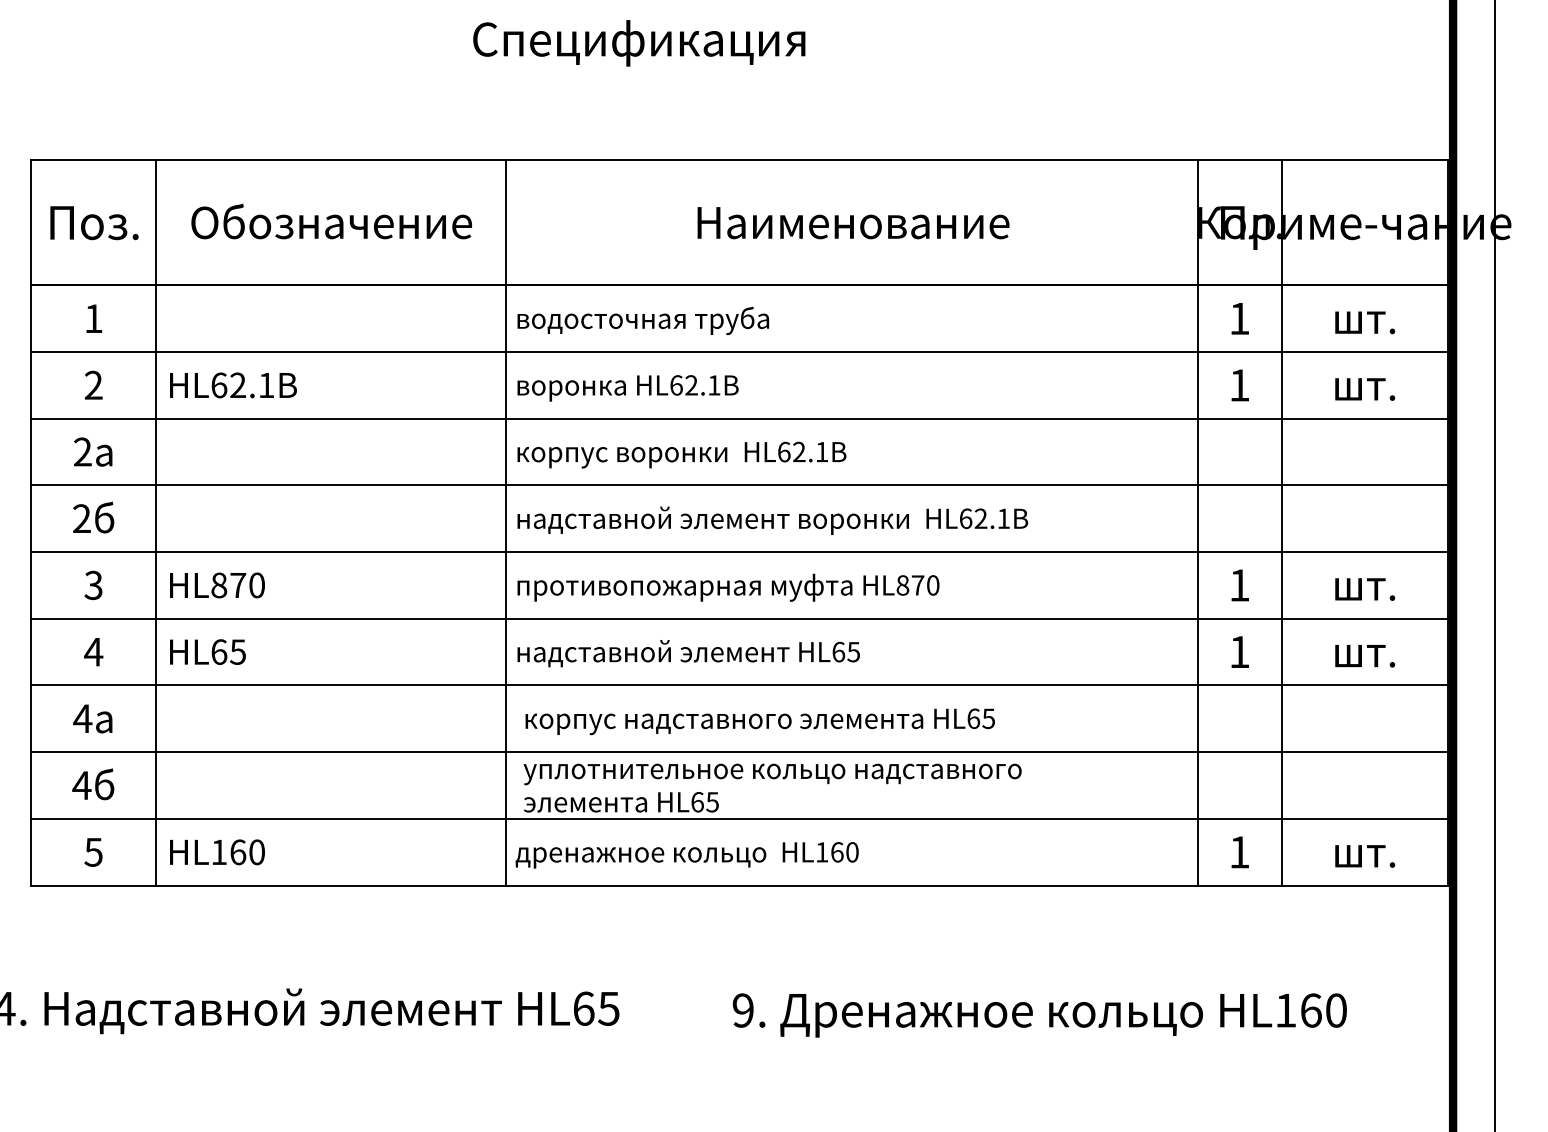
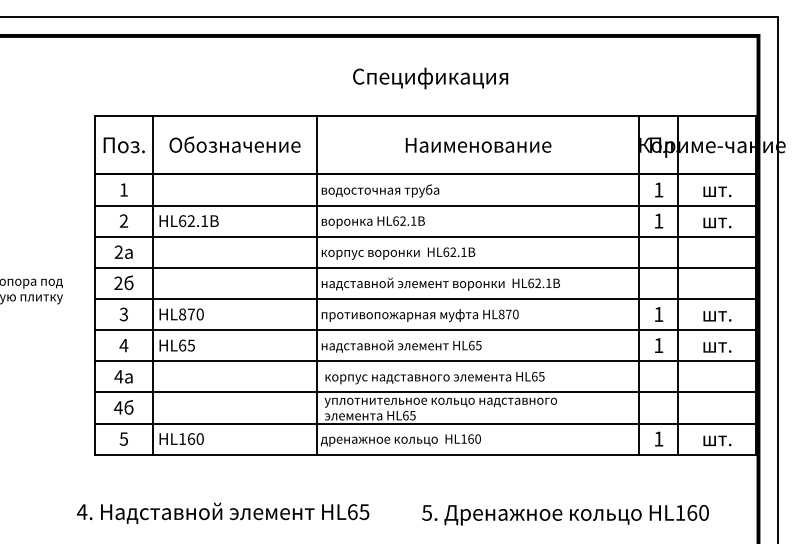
text: (639, 43) -> (430, 78), moved
text: (741, 1009) -> (426, 512), 9. -> 5.

